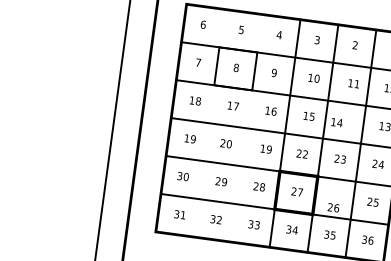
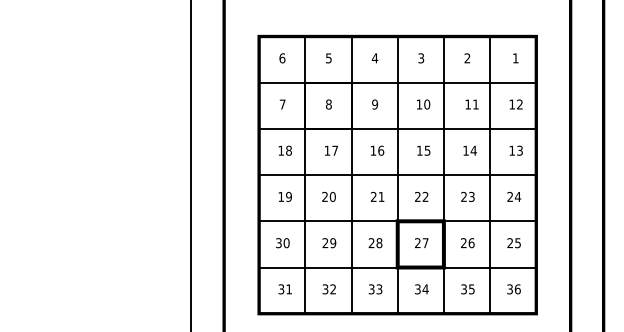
line: (209, 122) -> (305, 174), added
text: (336, 122) -> (469, 150), moved
line: (247, 127) -> (351, 174), added
text: (266, 148) -> (377, 196), 19 -> 21
text: (333, 208) -> (467, 243), moved

